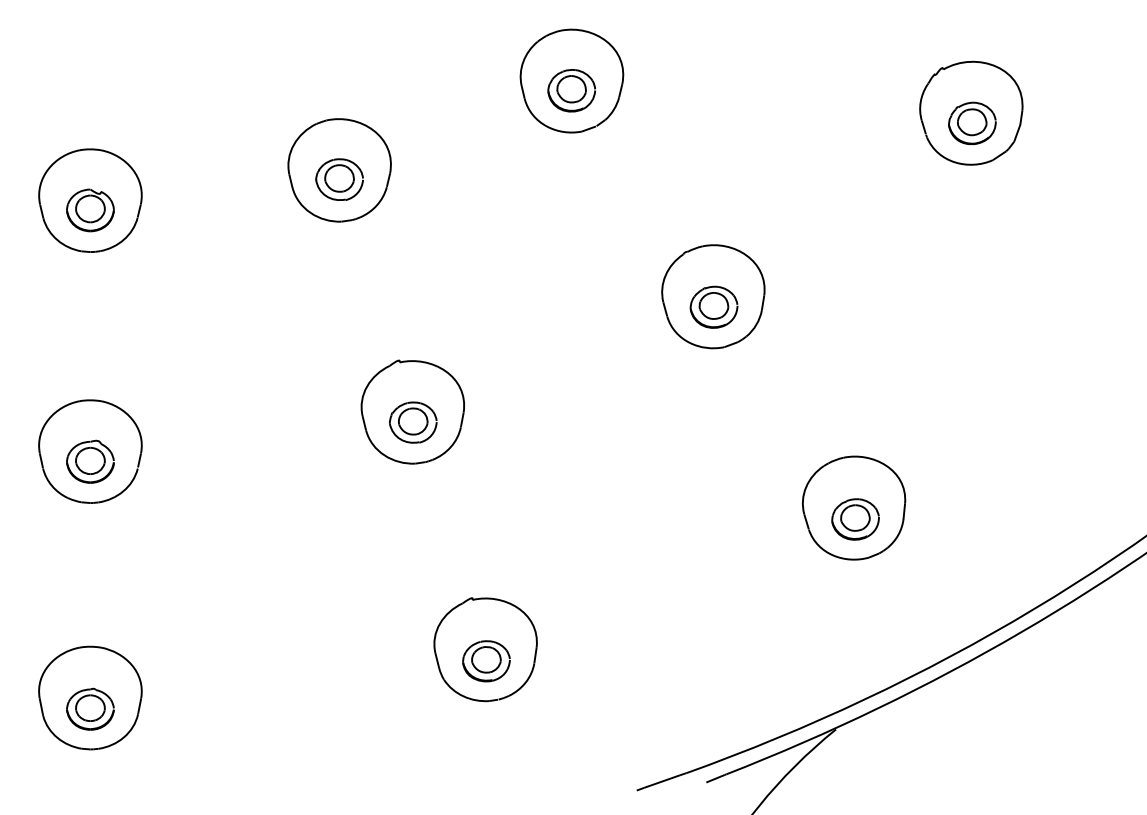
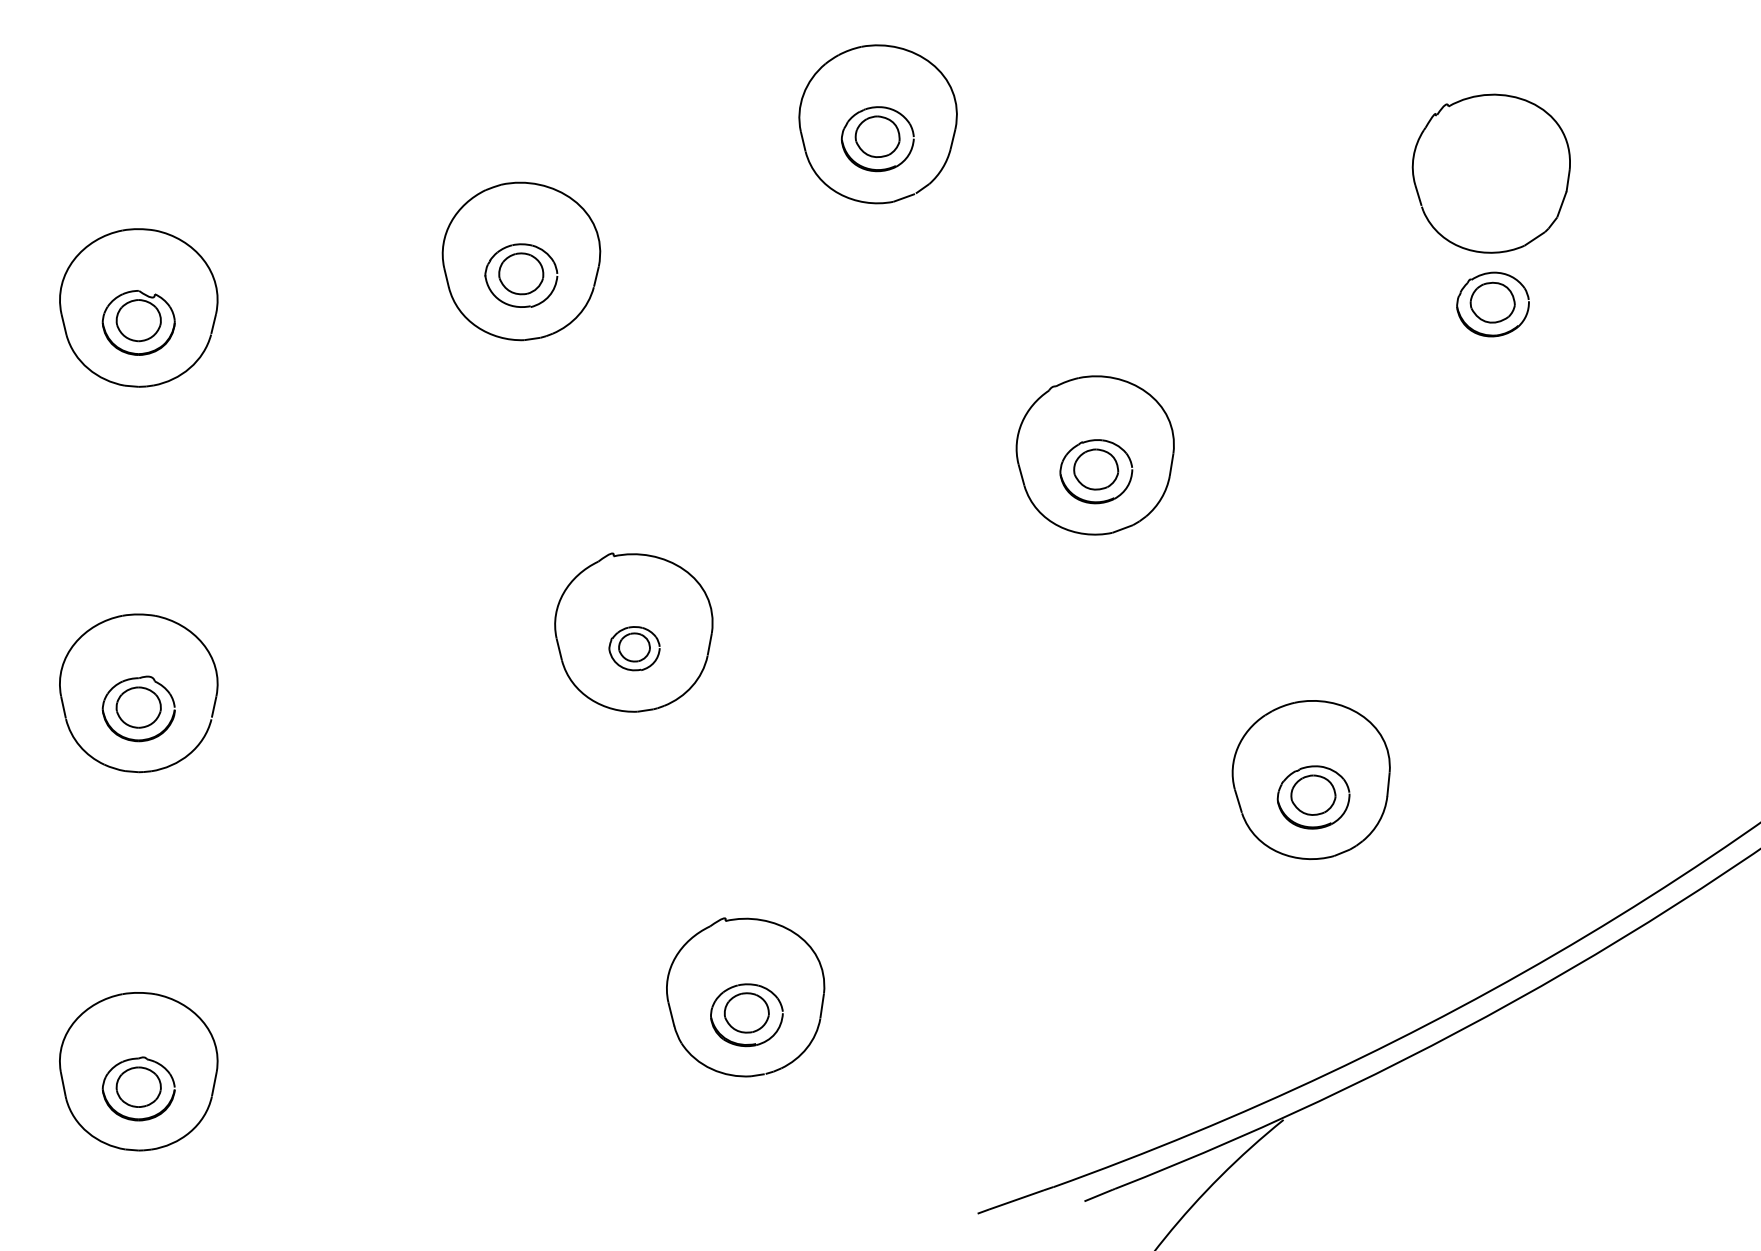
part: (972, 123) -> (1493, 304), moved
part: (413, 422) -> (634, 648), size x0.7

